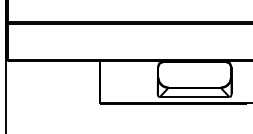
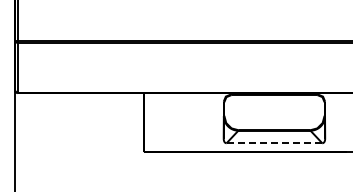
line: (194, 97) -> (274, 143), solid -> dashed

